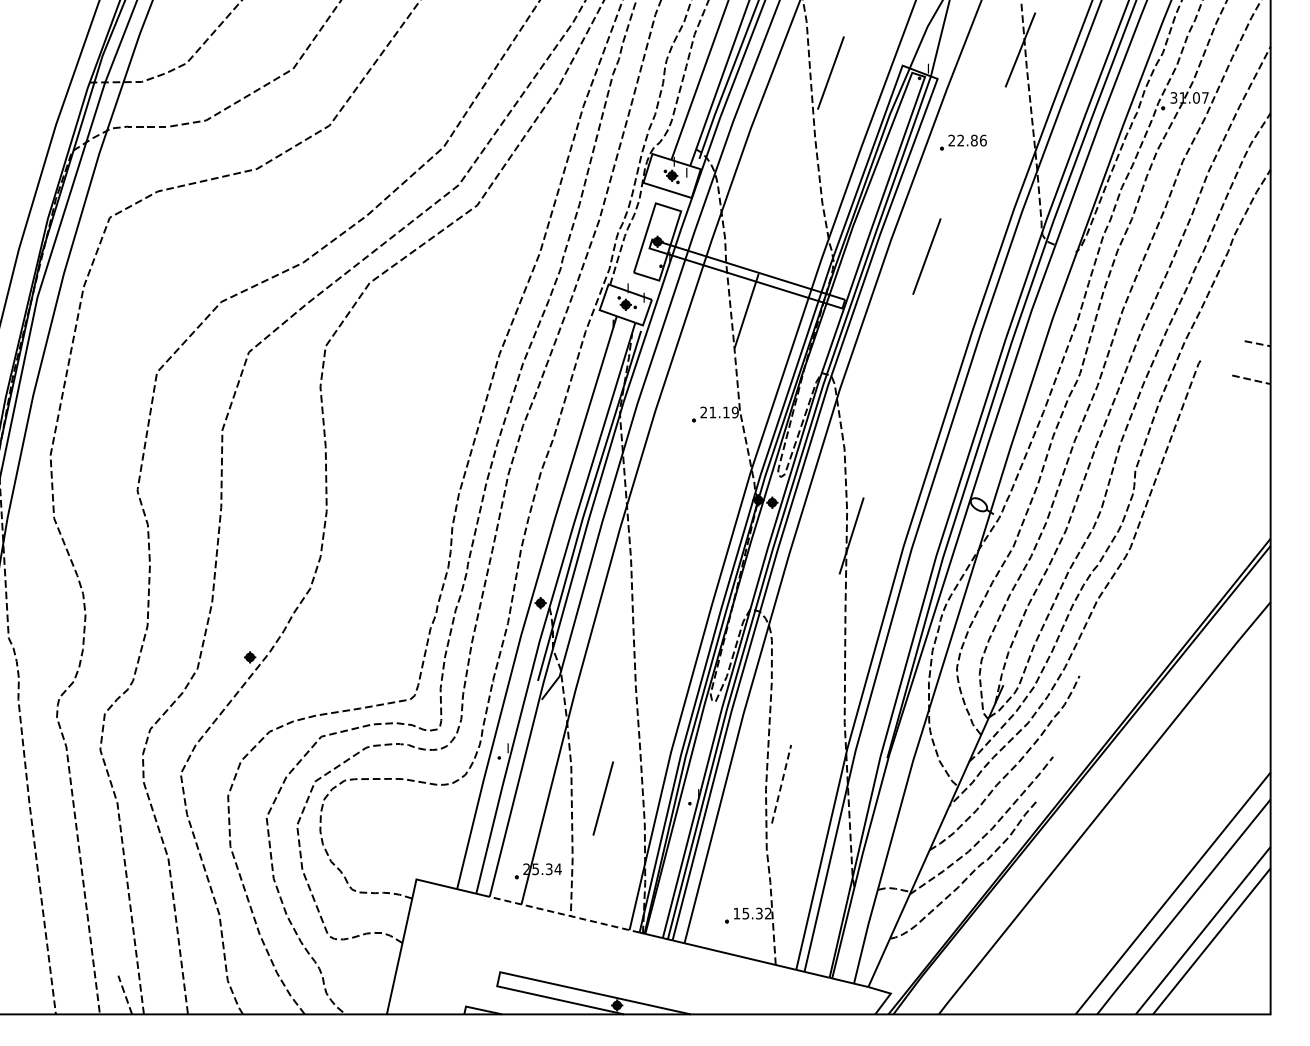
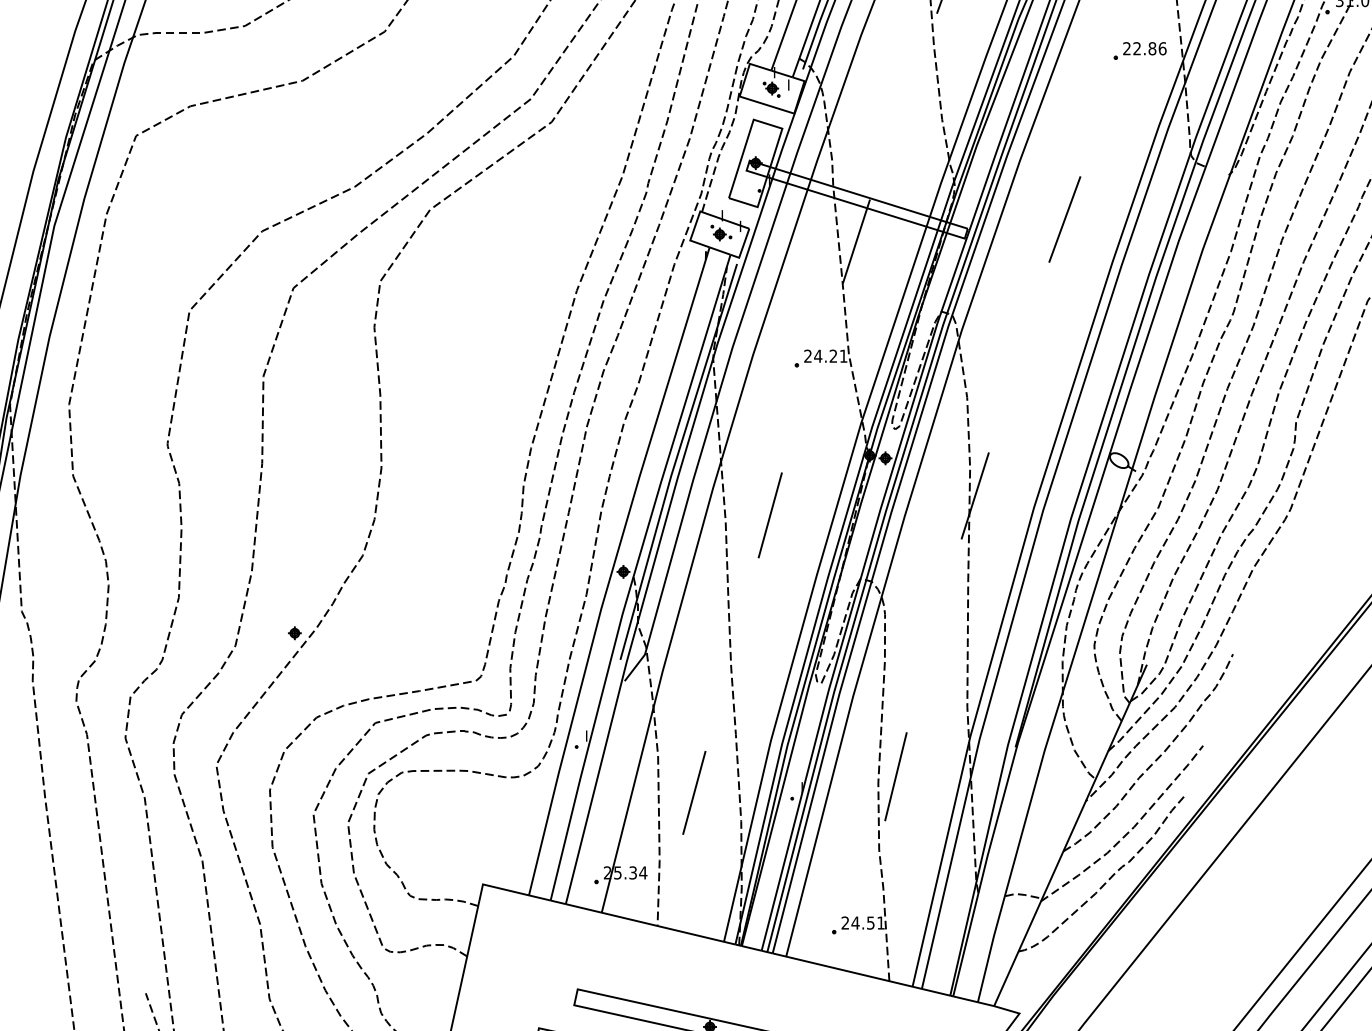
part: (963, 142) -> (1140, 50), moved
line: (926, 256) -> (1064, 219), moved
text: (723, 412) -> (830, 356), 21.19 -> 24.21
line: (670, 553) -> (770, 515), added
line: (781, 783) -> (895, 775), dashed -> solid
text: (752, 913) -> (863, 922), 15.32 -> 24.51
line: (564, 914) -> (650, 924), dashed -> solid

